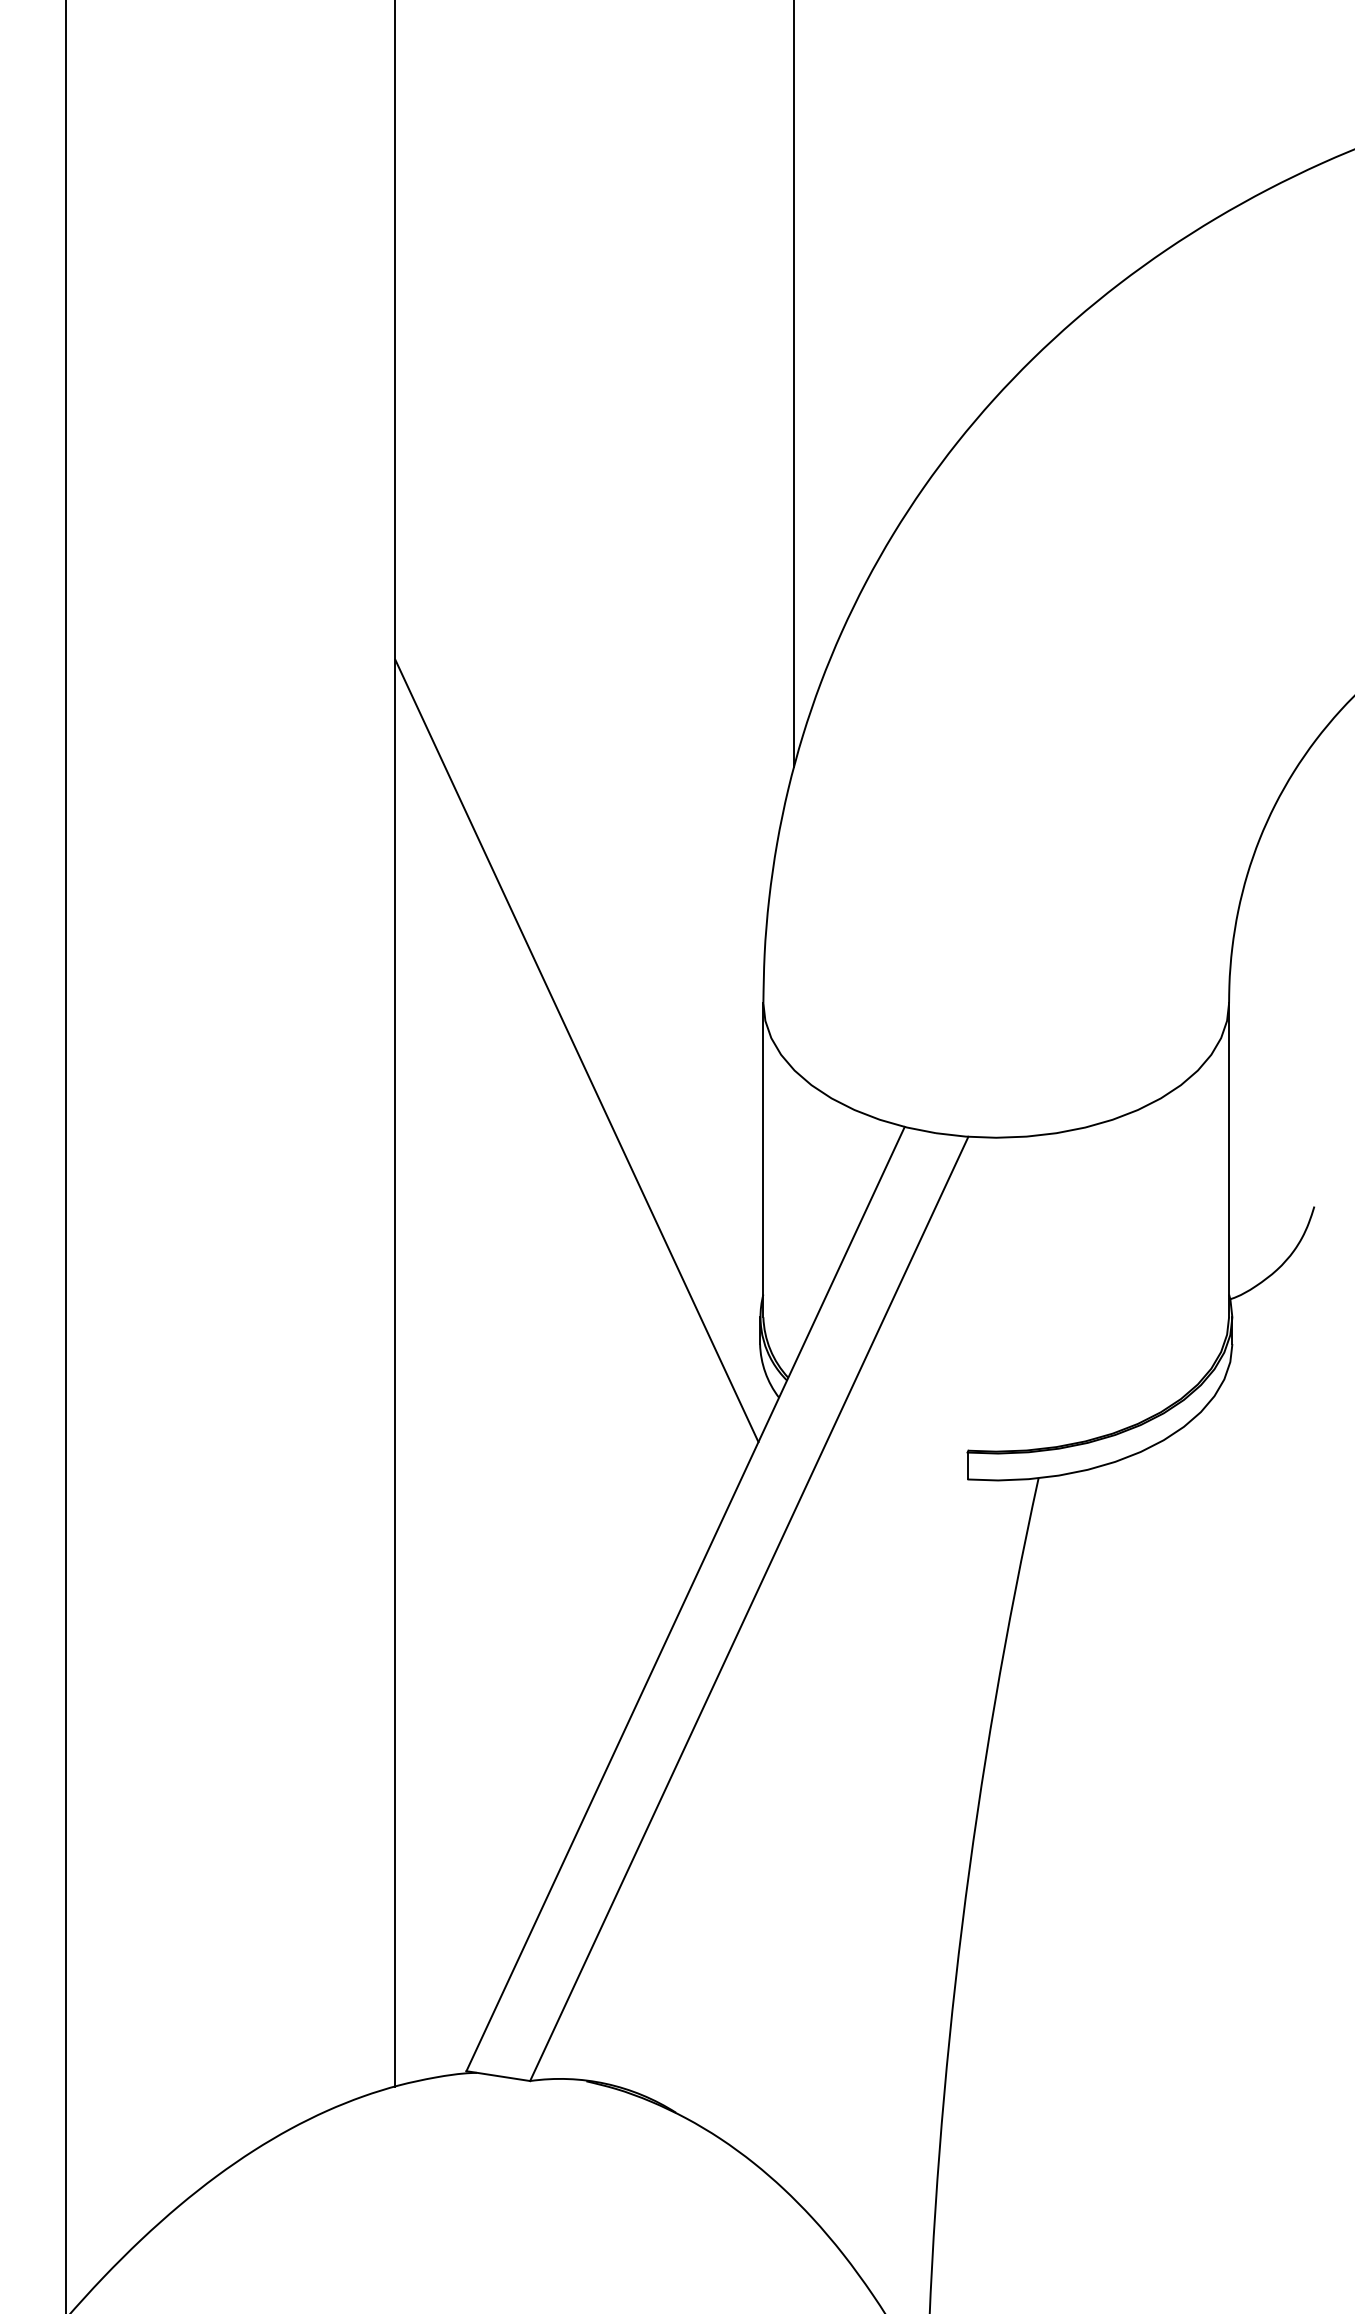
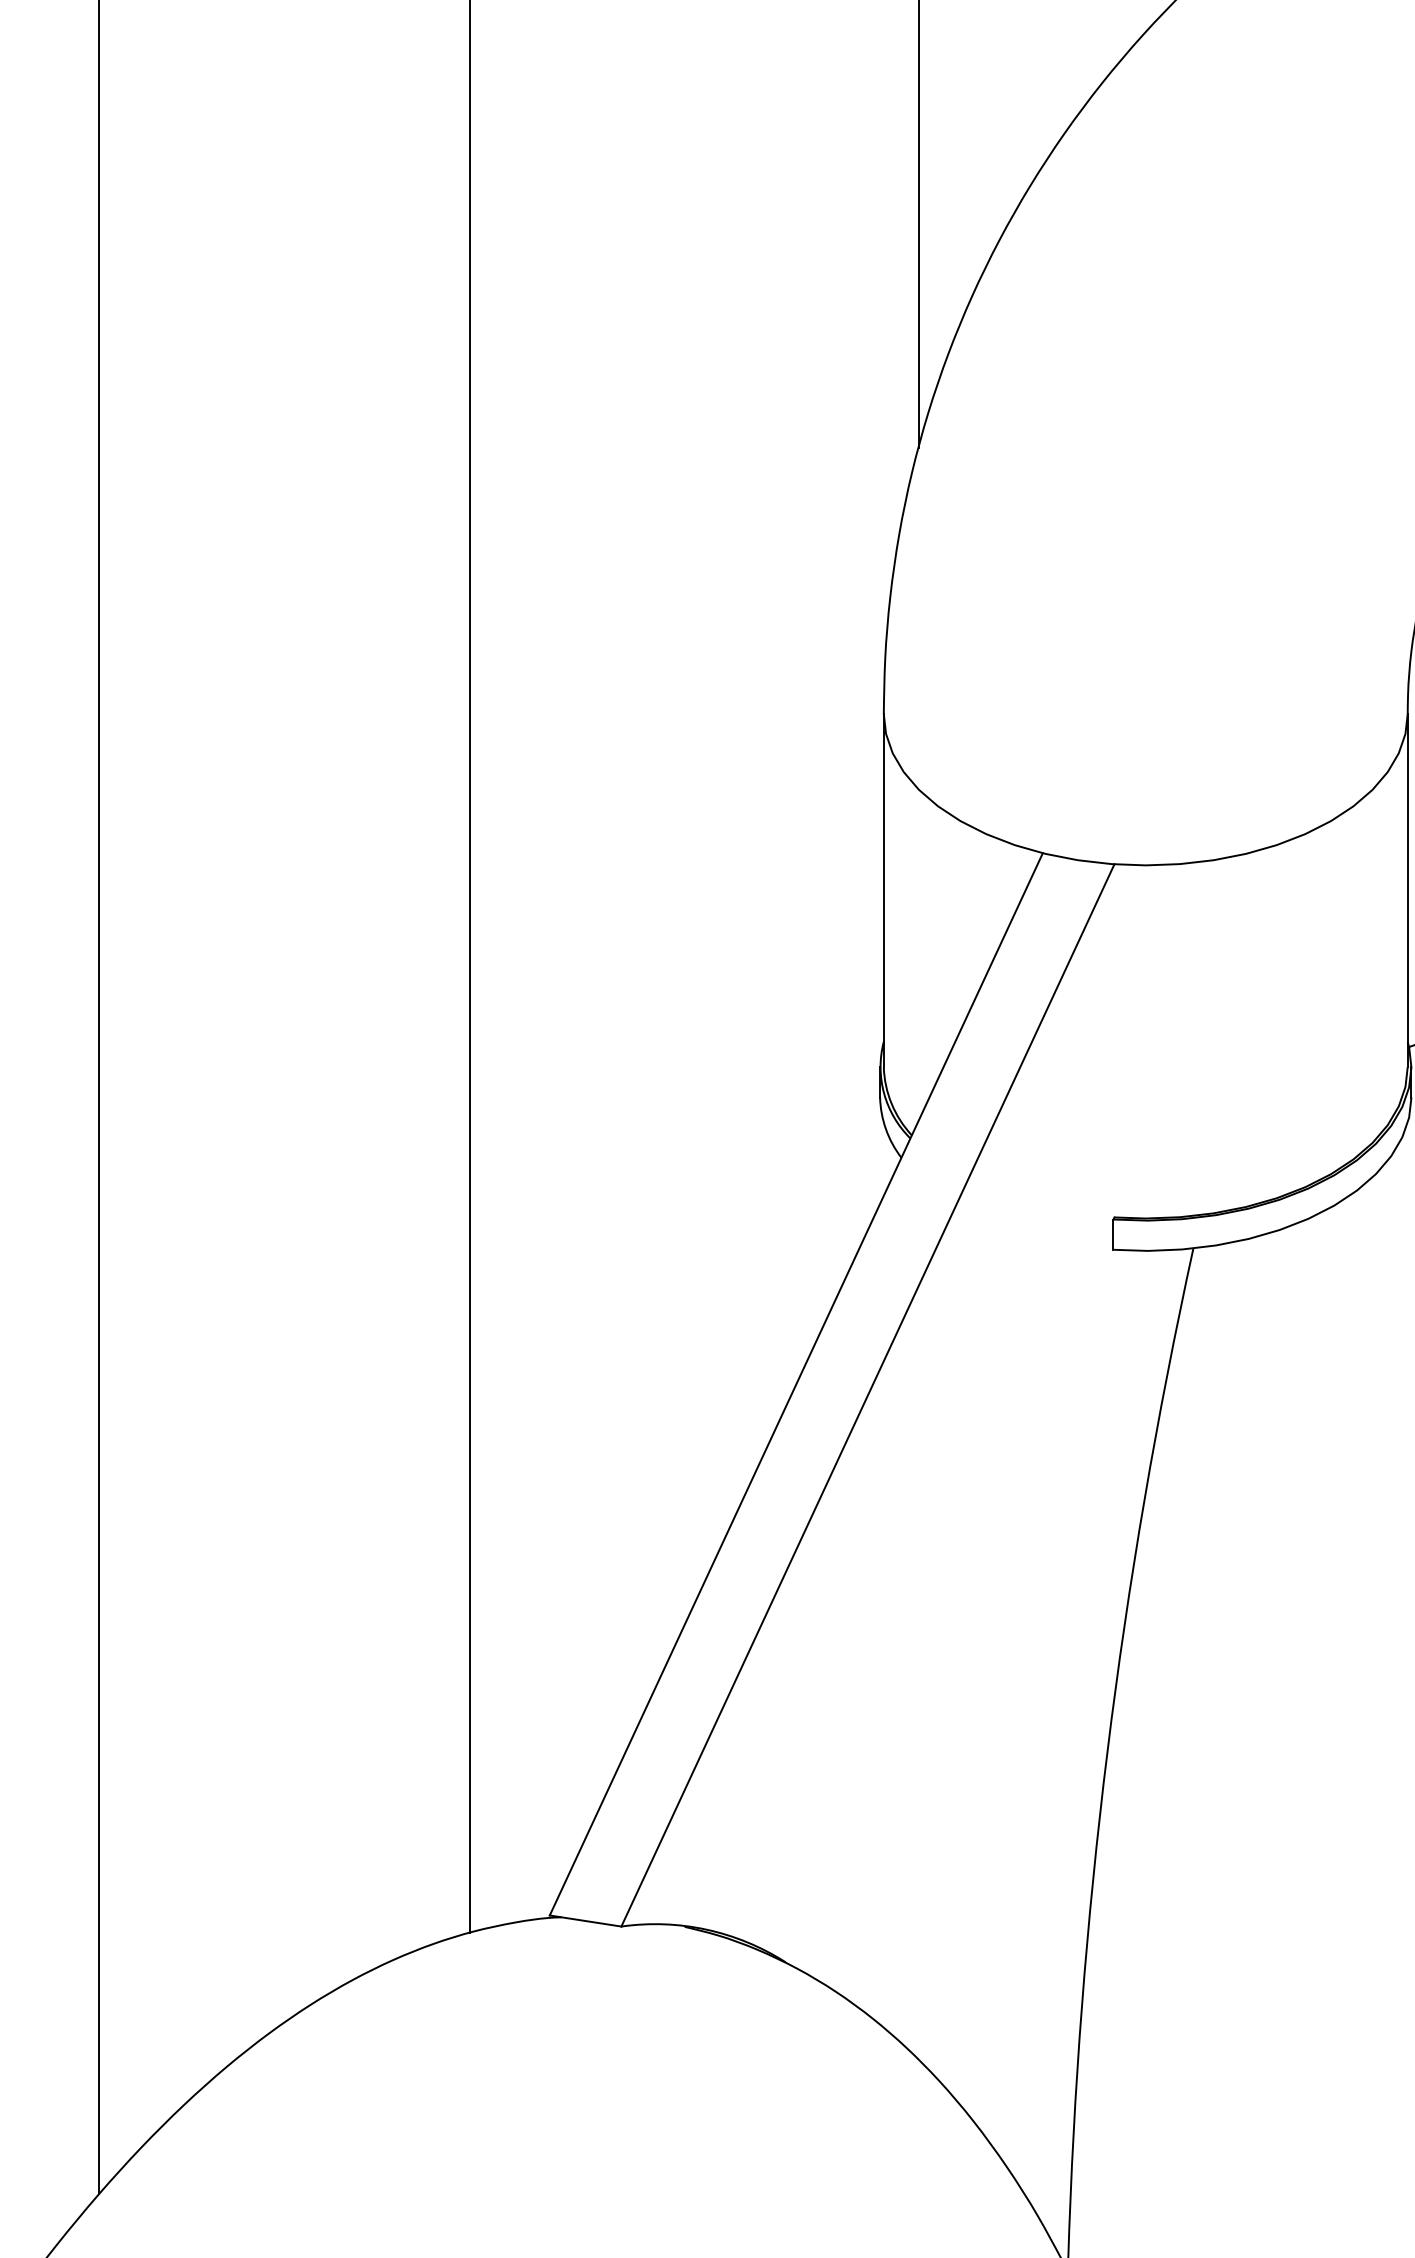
line: (576, 1050) -> (673, 767), removed

